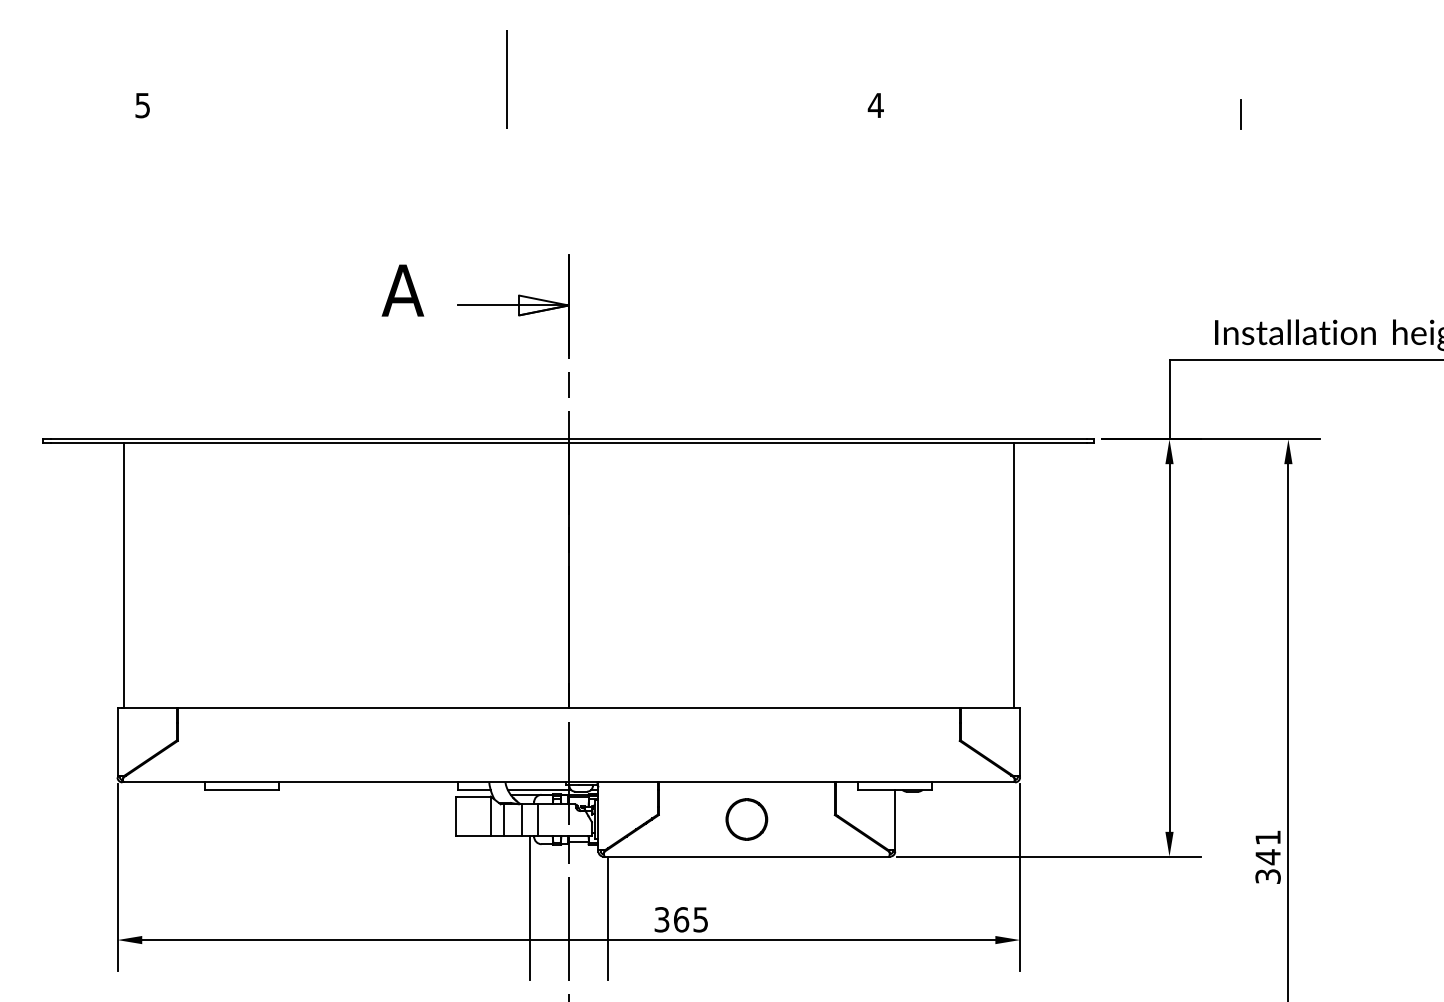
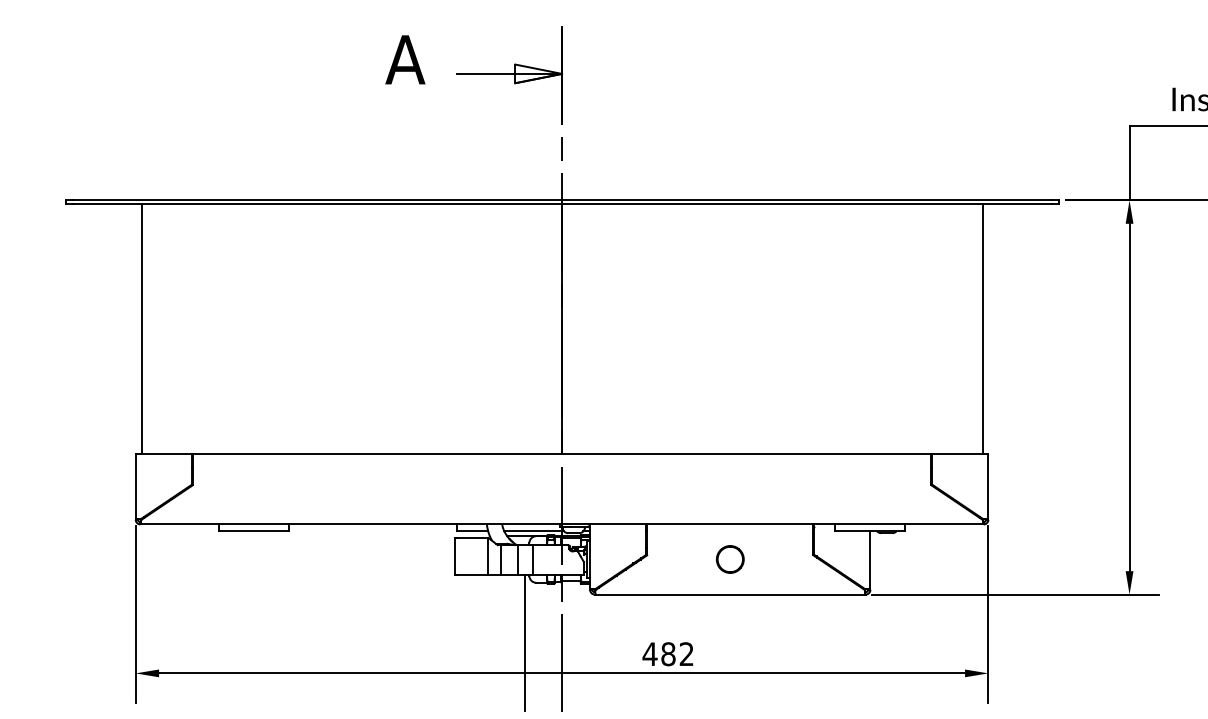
part: (746, 819) -> (729, 559), size x0.7
line: (608, 917) -> (599, 652), removed
text: (680, 919) -> (667, 653), 365 -> 482

